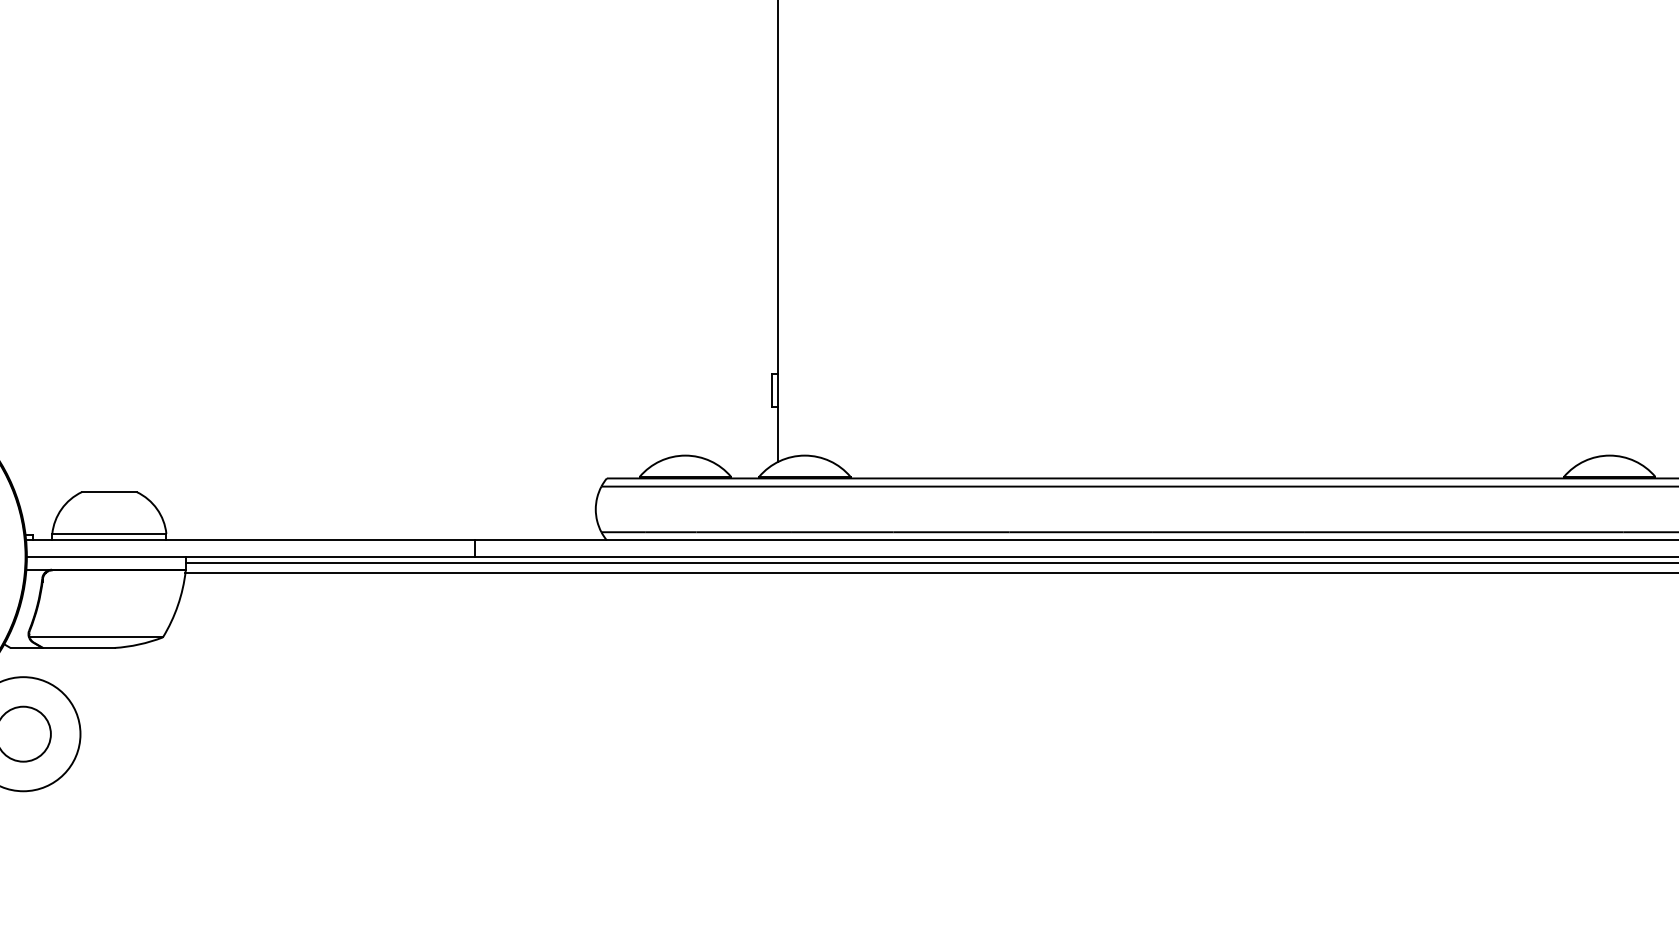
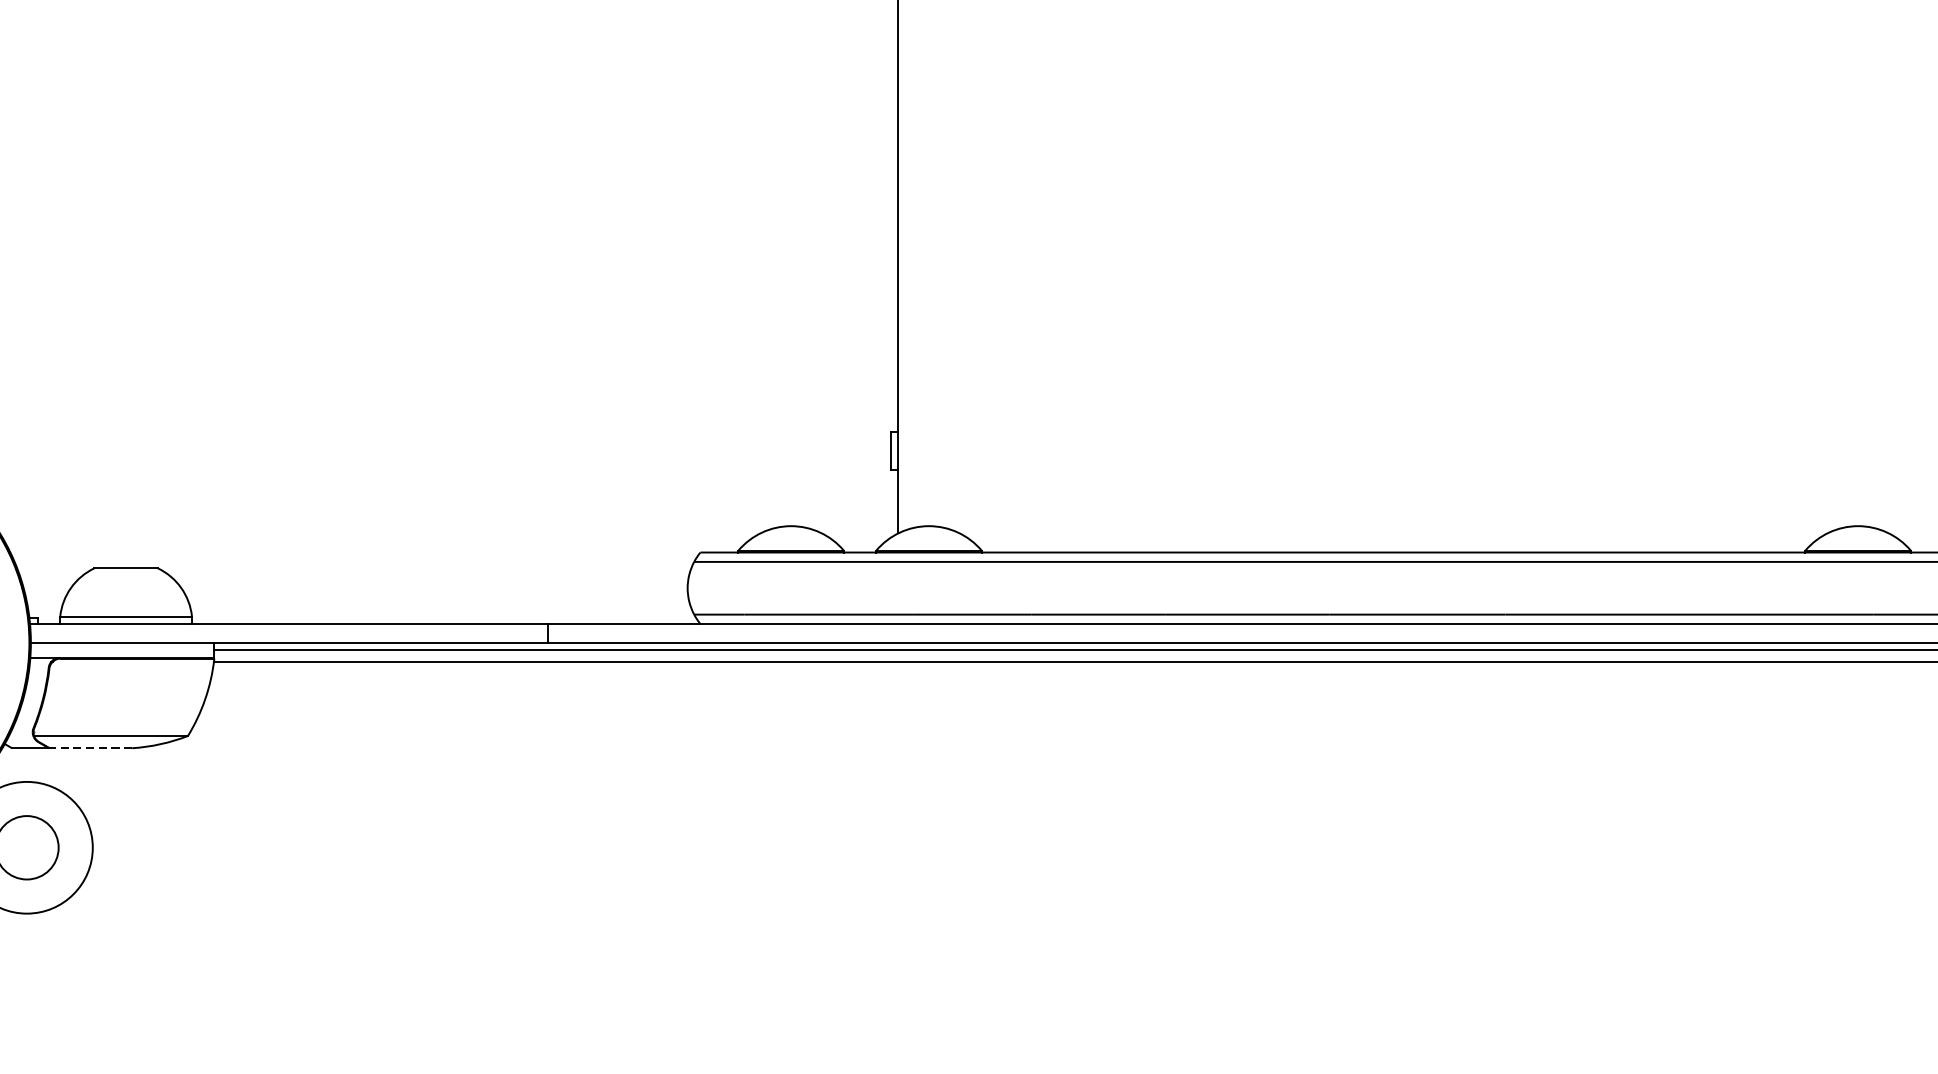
line: (78, 647) -> (90, 747), solid -> dashed

